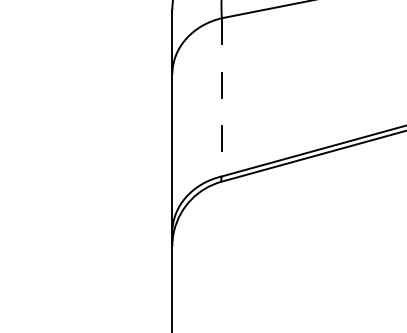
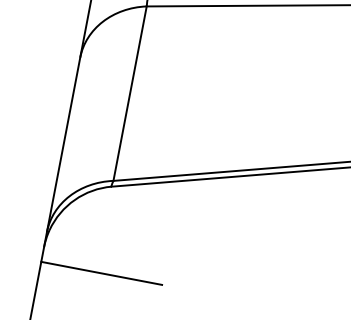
line: (221, 97) -> (129, 93), dashed -> solid
line: (226, 259) -> (100, 273), added

